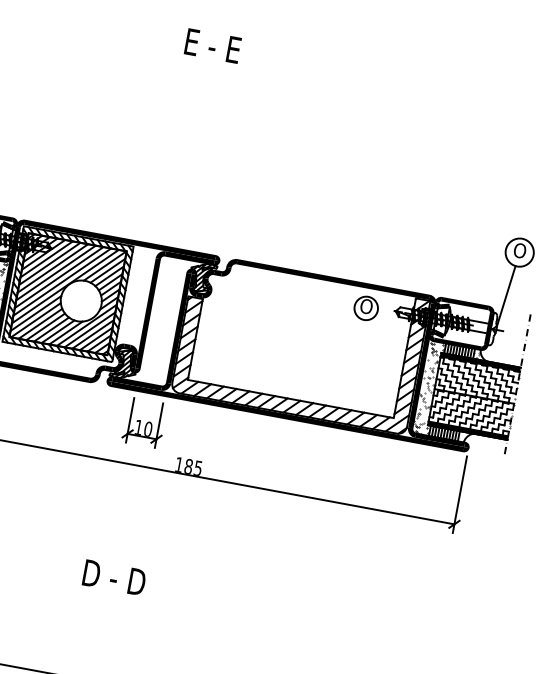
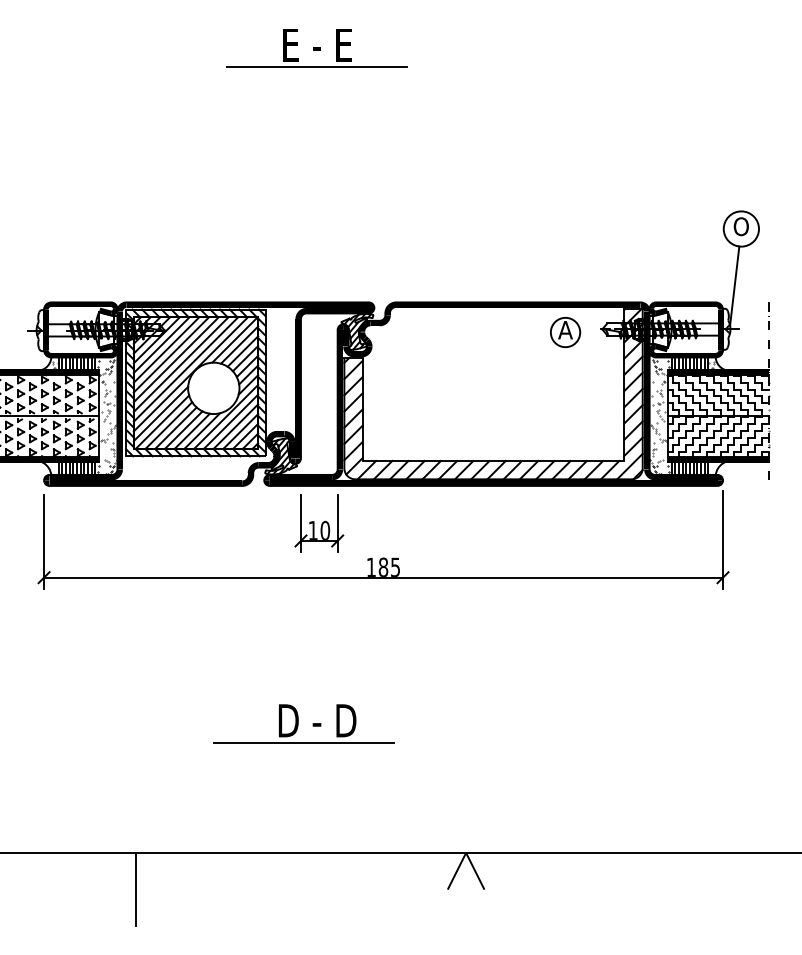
line: (208, 63) -> (316, 67), added
text: (366, 306) -> (565, 329), O -> A
line: (101, 593) -> (304, 742), added

